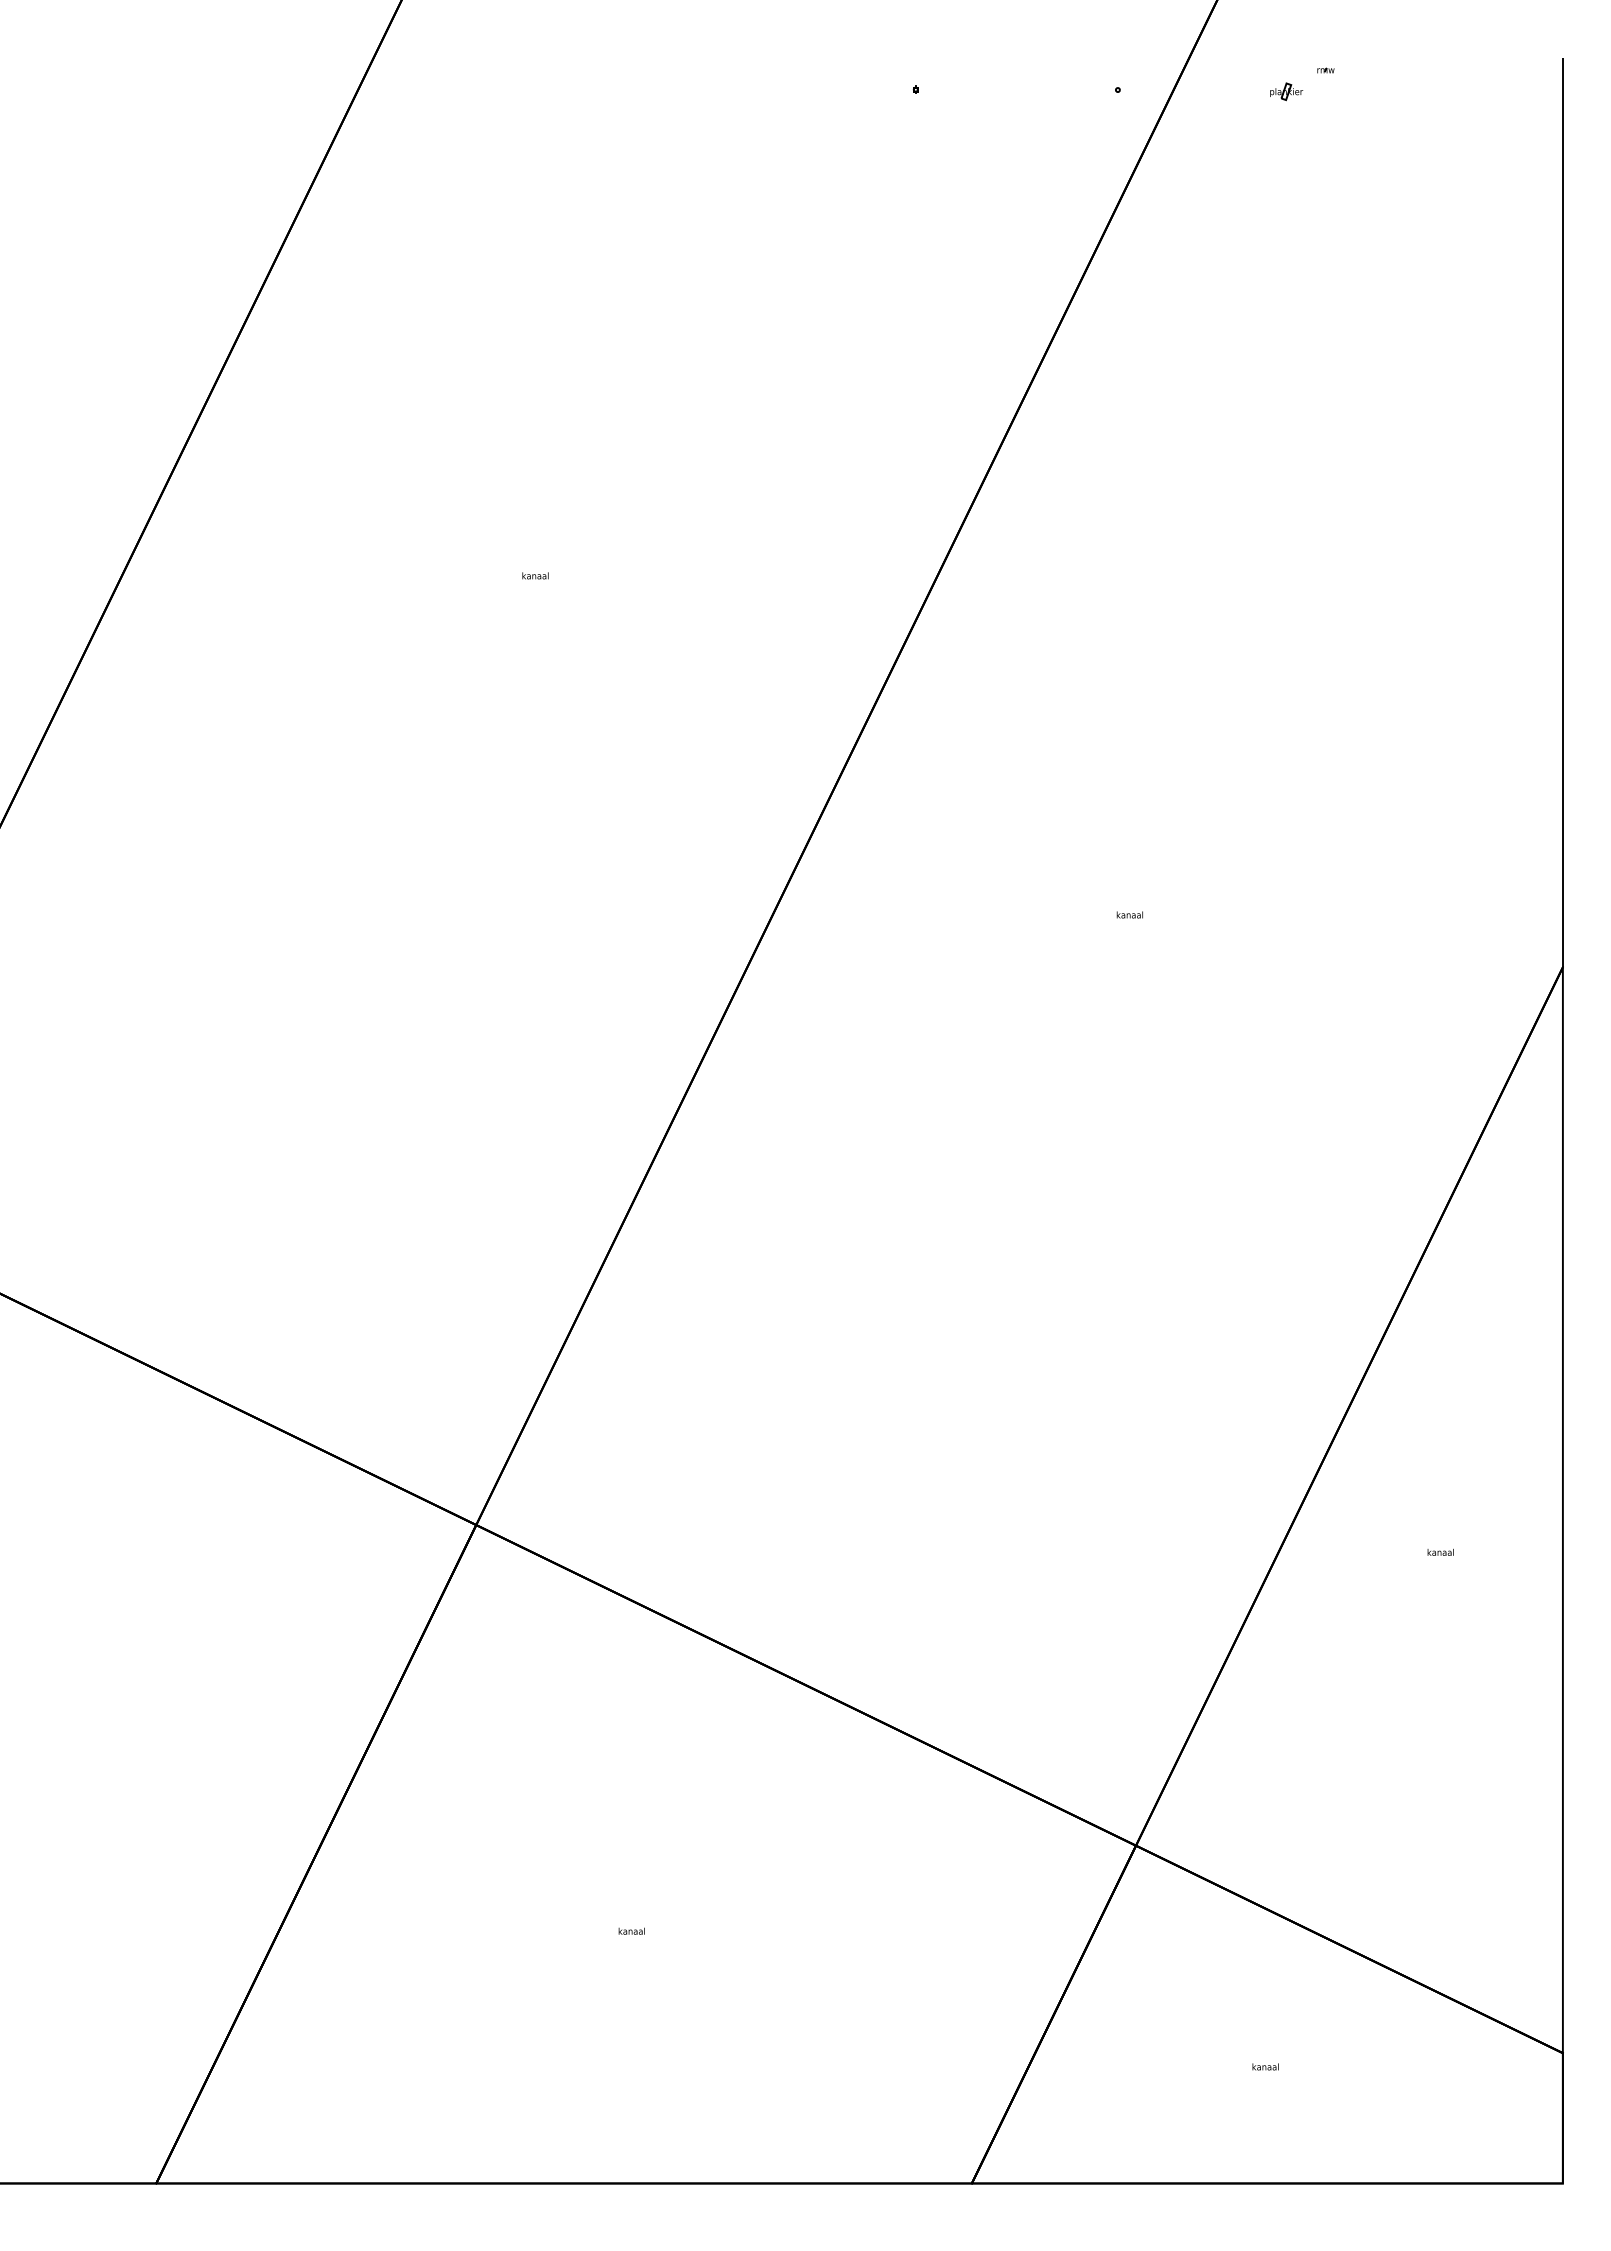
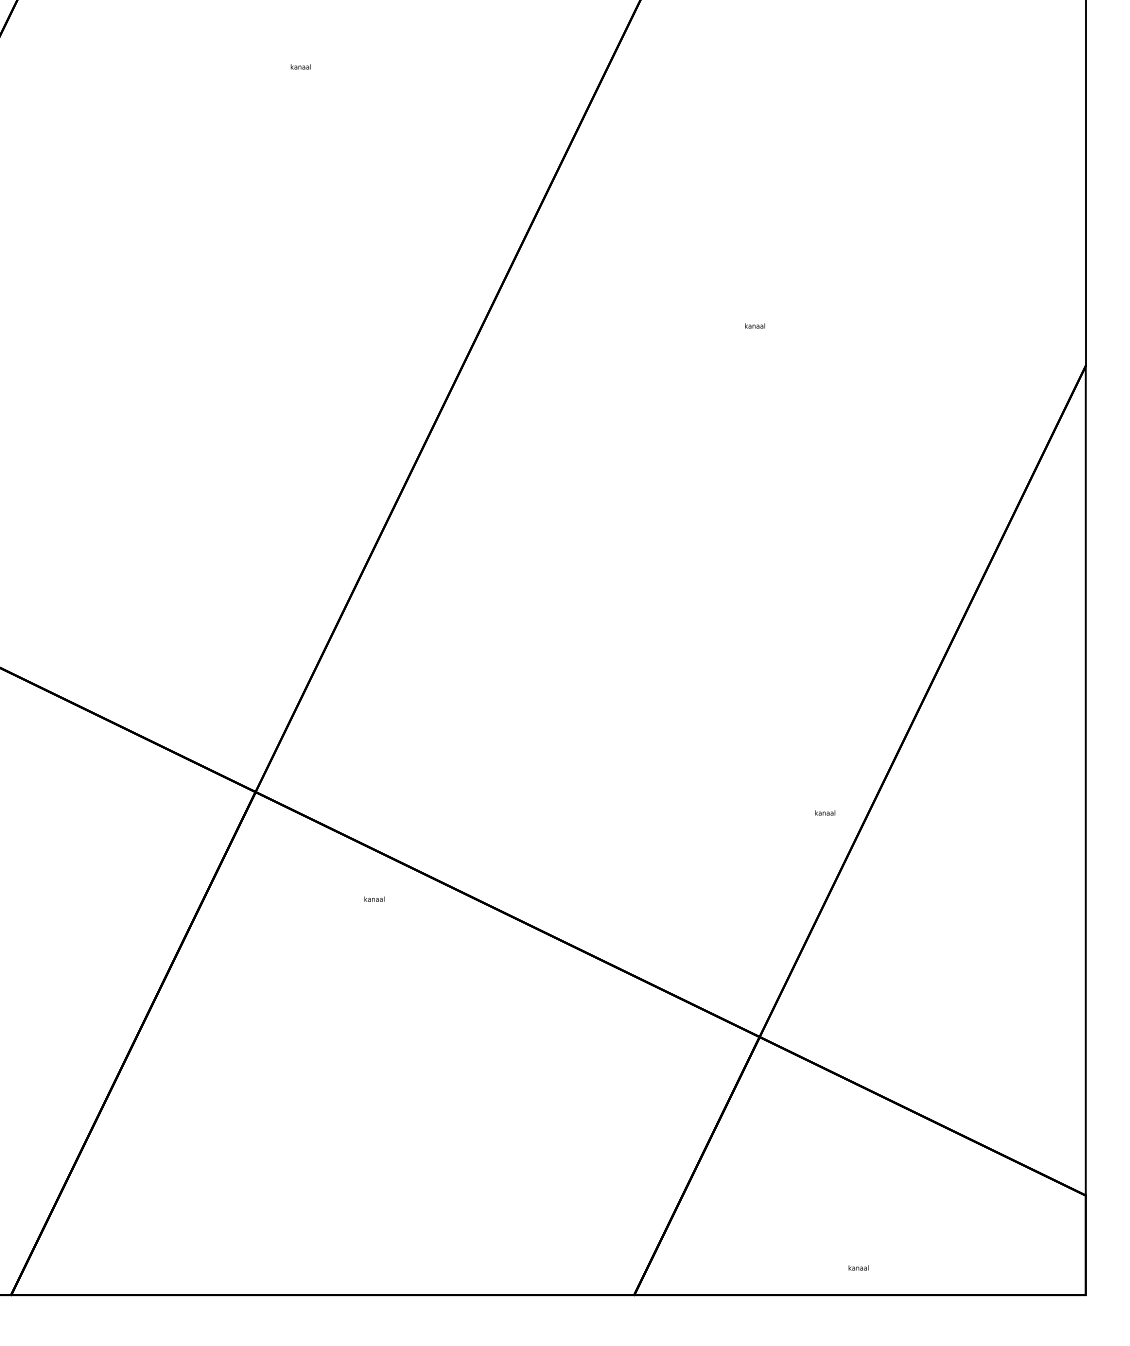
text: (1440, 1551) -> (824, 812), moved
text: (631, 1930) -> (374, 898), moved
text: (1265, 2066) -> (858, 1267), moved

